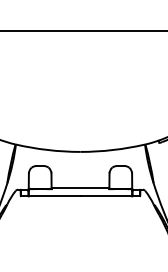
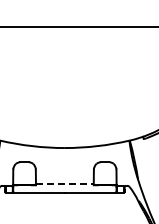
line: (80, 188) -> (64, 184), solid -> dashed

